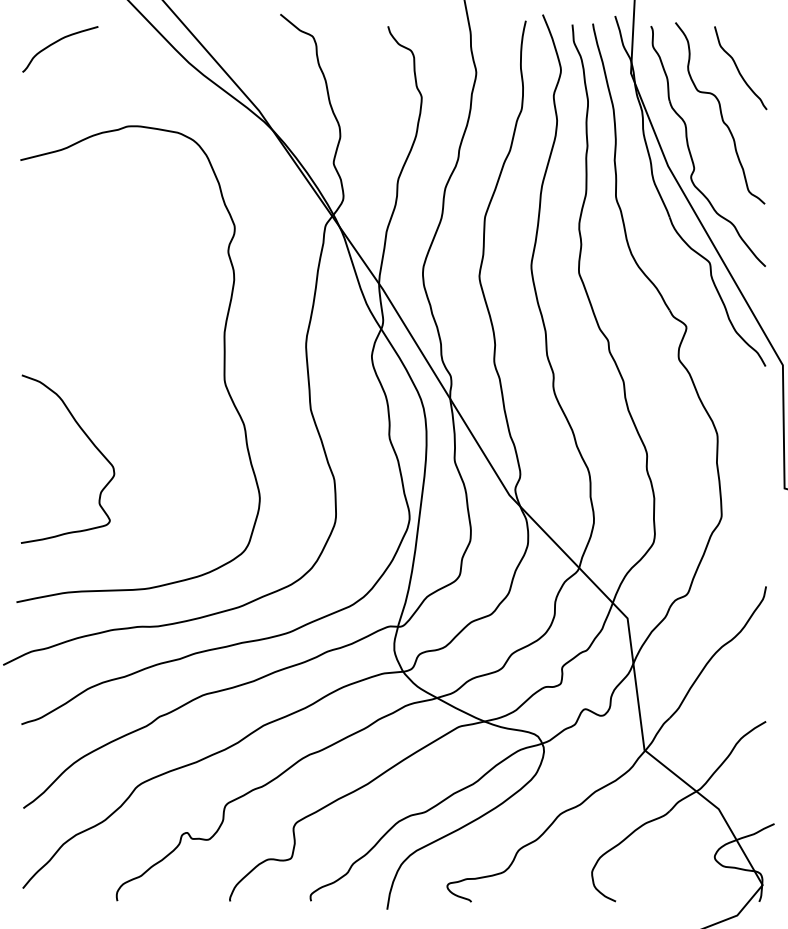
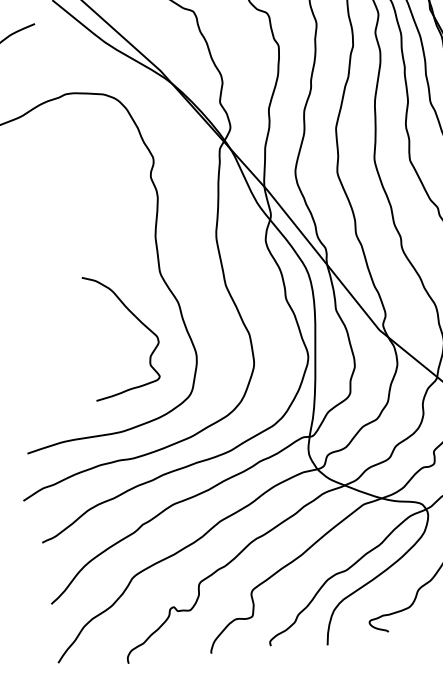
curve: (87, 438) -> (135, 318), moved

